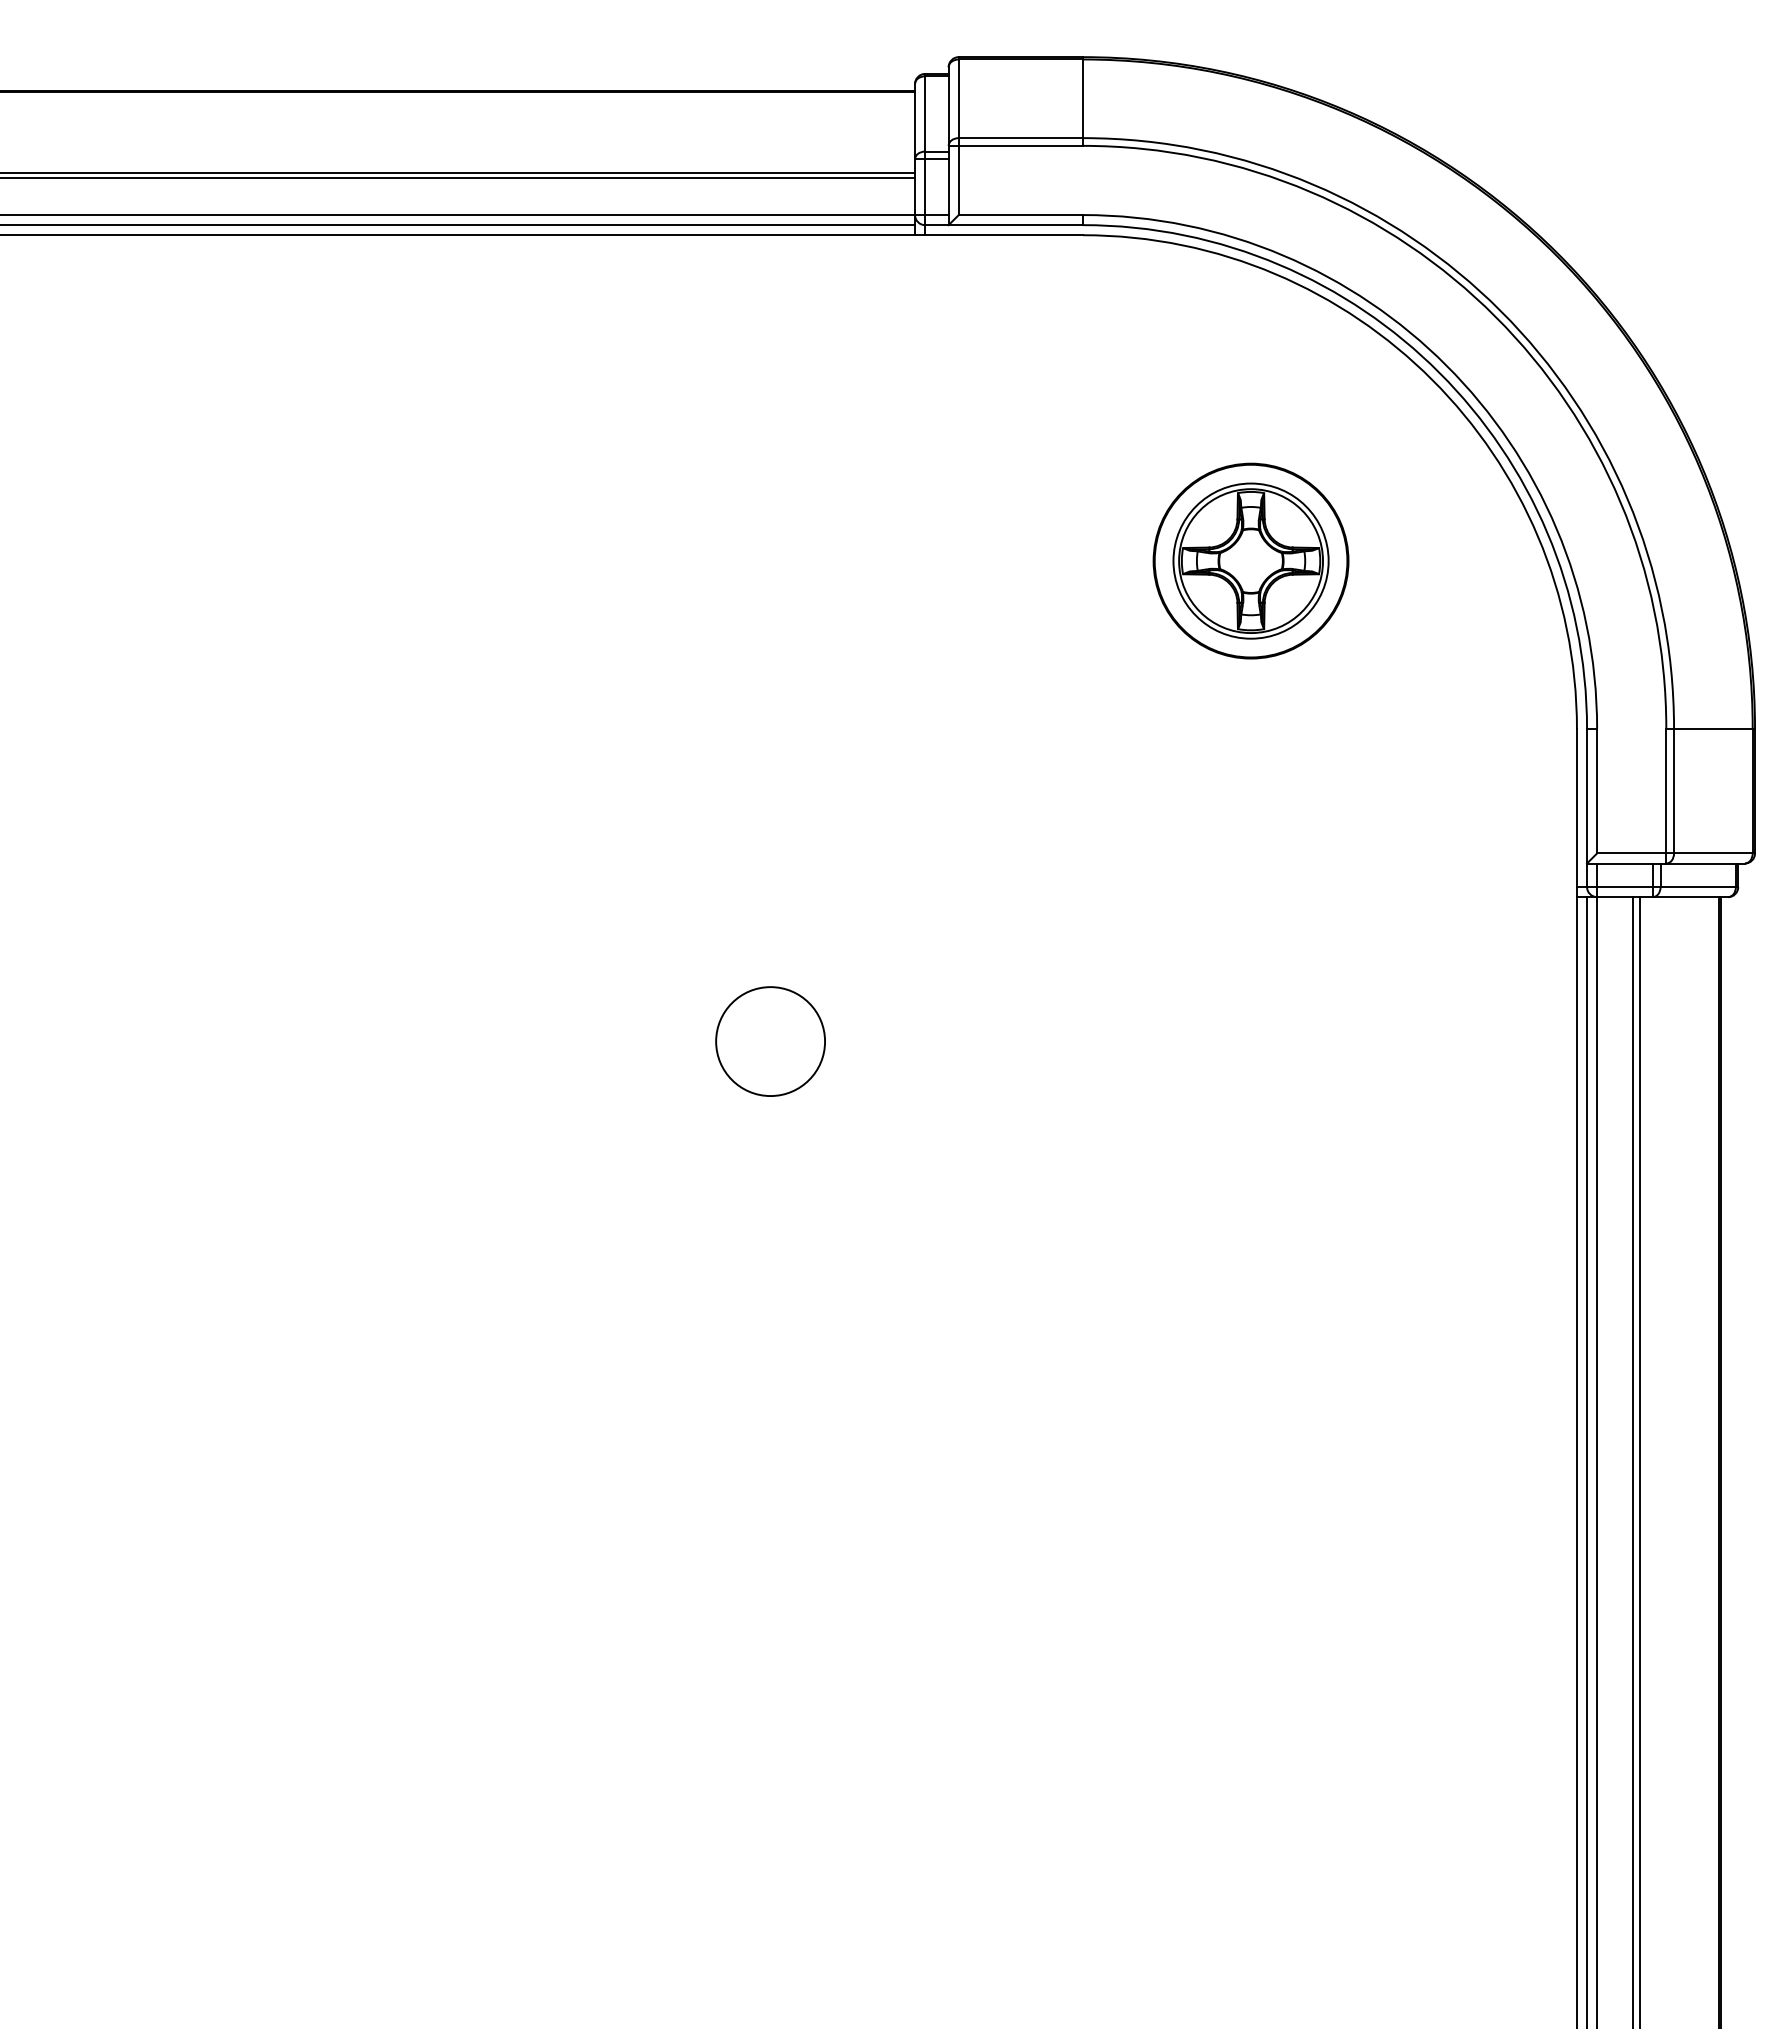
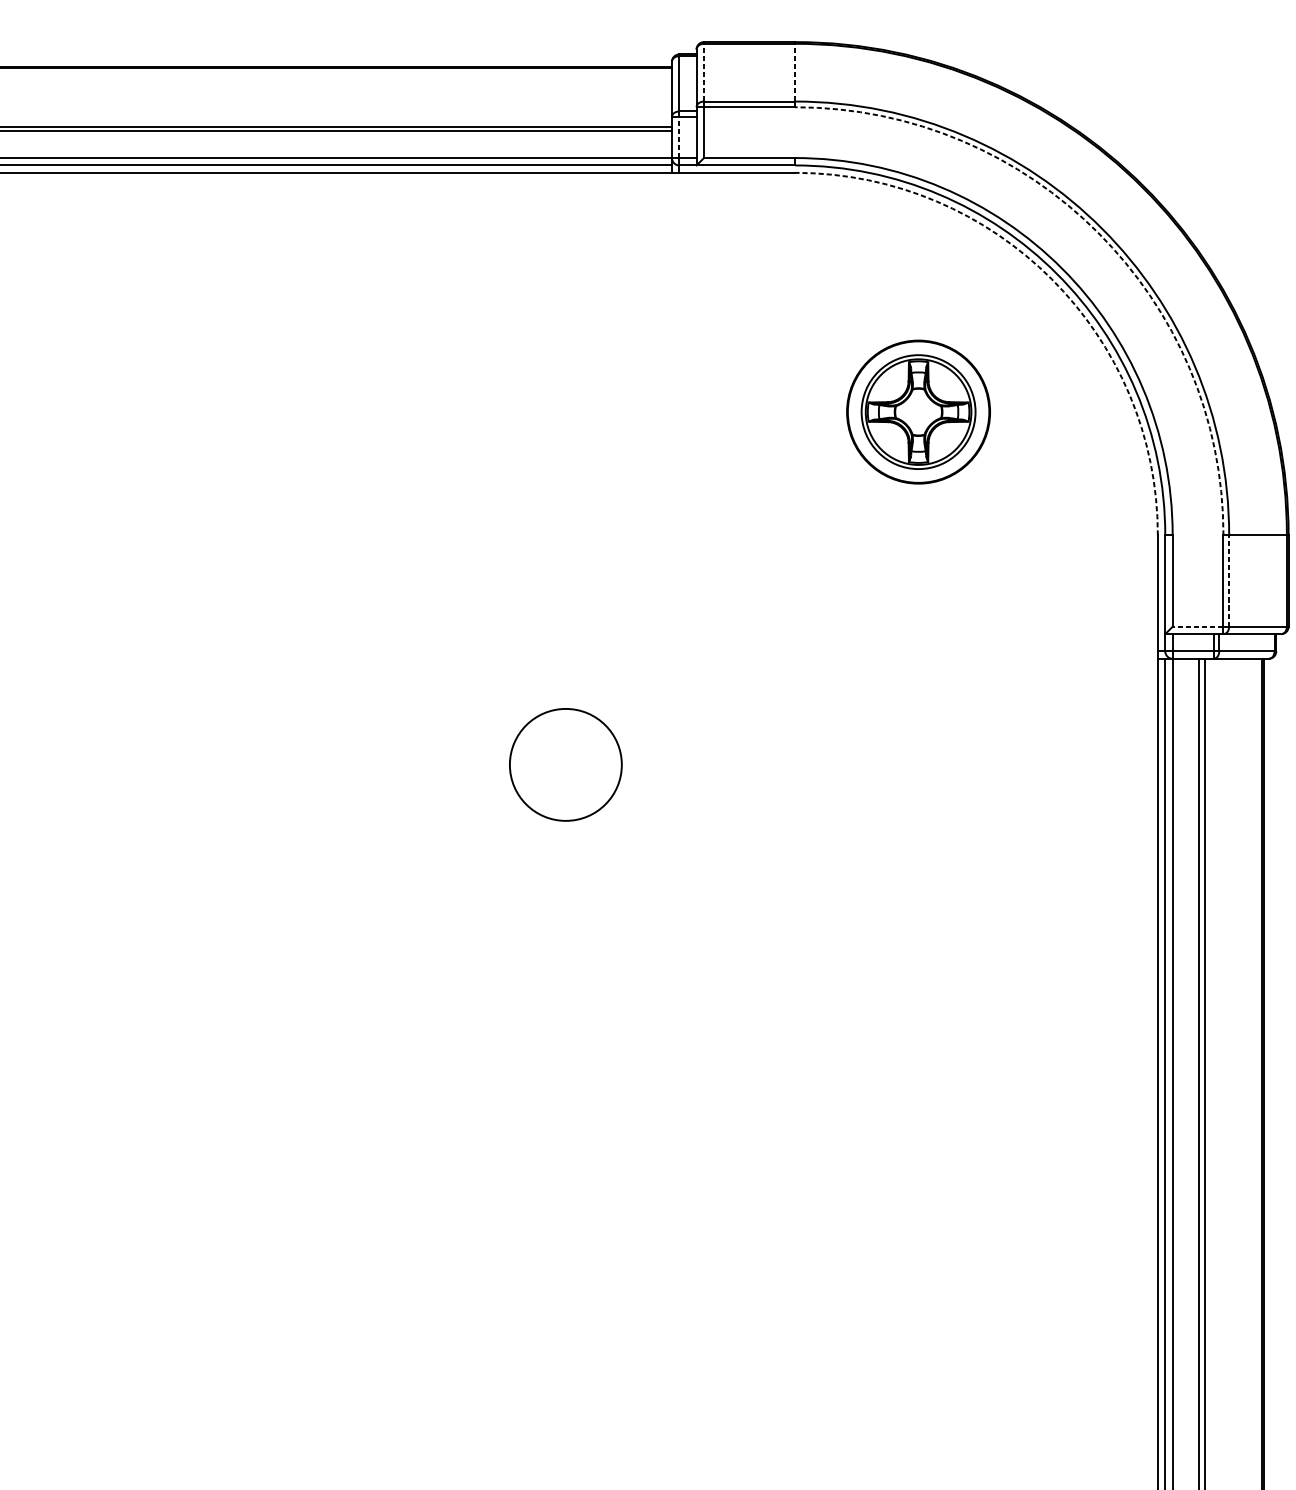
line: (958, 98) -> (703, 72), solid -> dashed
line: (1083, 98) -> (795, 72), solid -> dashed
line: (925, 187) -> (679, 137), solid -> dashed
arc: (1495, 316) -> (1098, 232), solid -> dashed
arc: (1432, 379) -> (1051, 278), solid -> dashed
line: (1674, 790) -> (1229, 580), solid -> dashed
line: (1631, 853) -> (1197, 626), solid -> dashed
circle: (770, 1041) -> (565, 764), size x1.4

